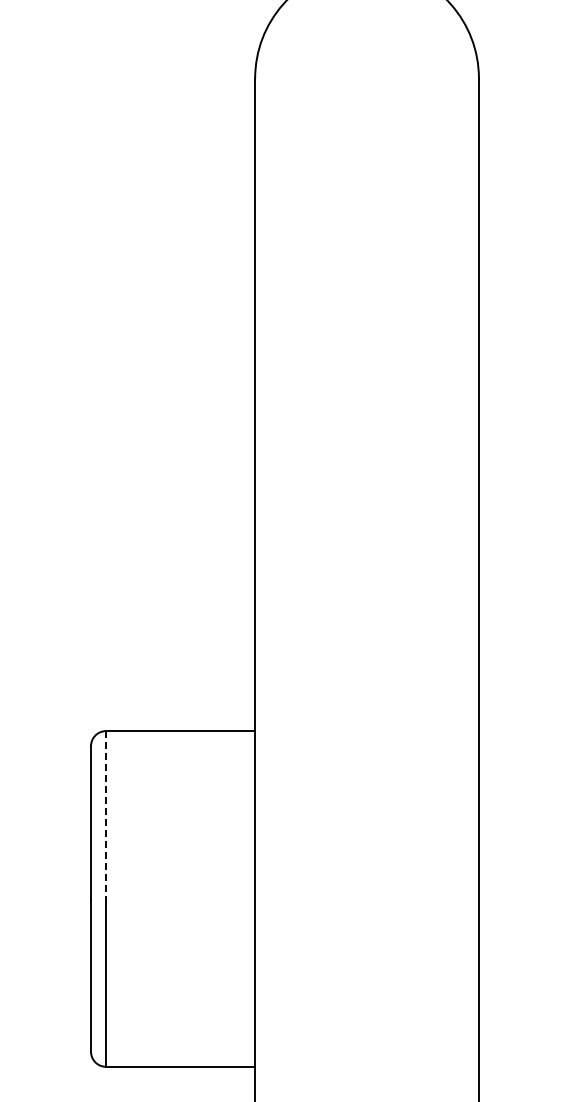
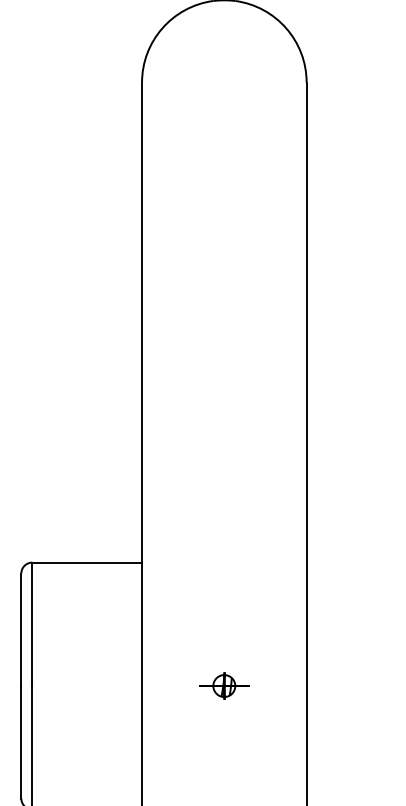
line: (105, 815) -> (31, 624), dashed -> solid
part: (366, 898) -> (223, 685), added

